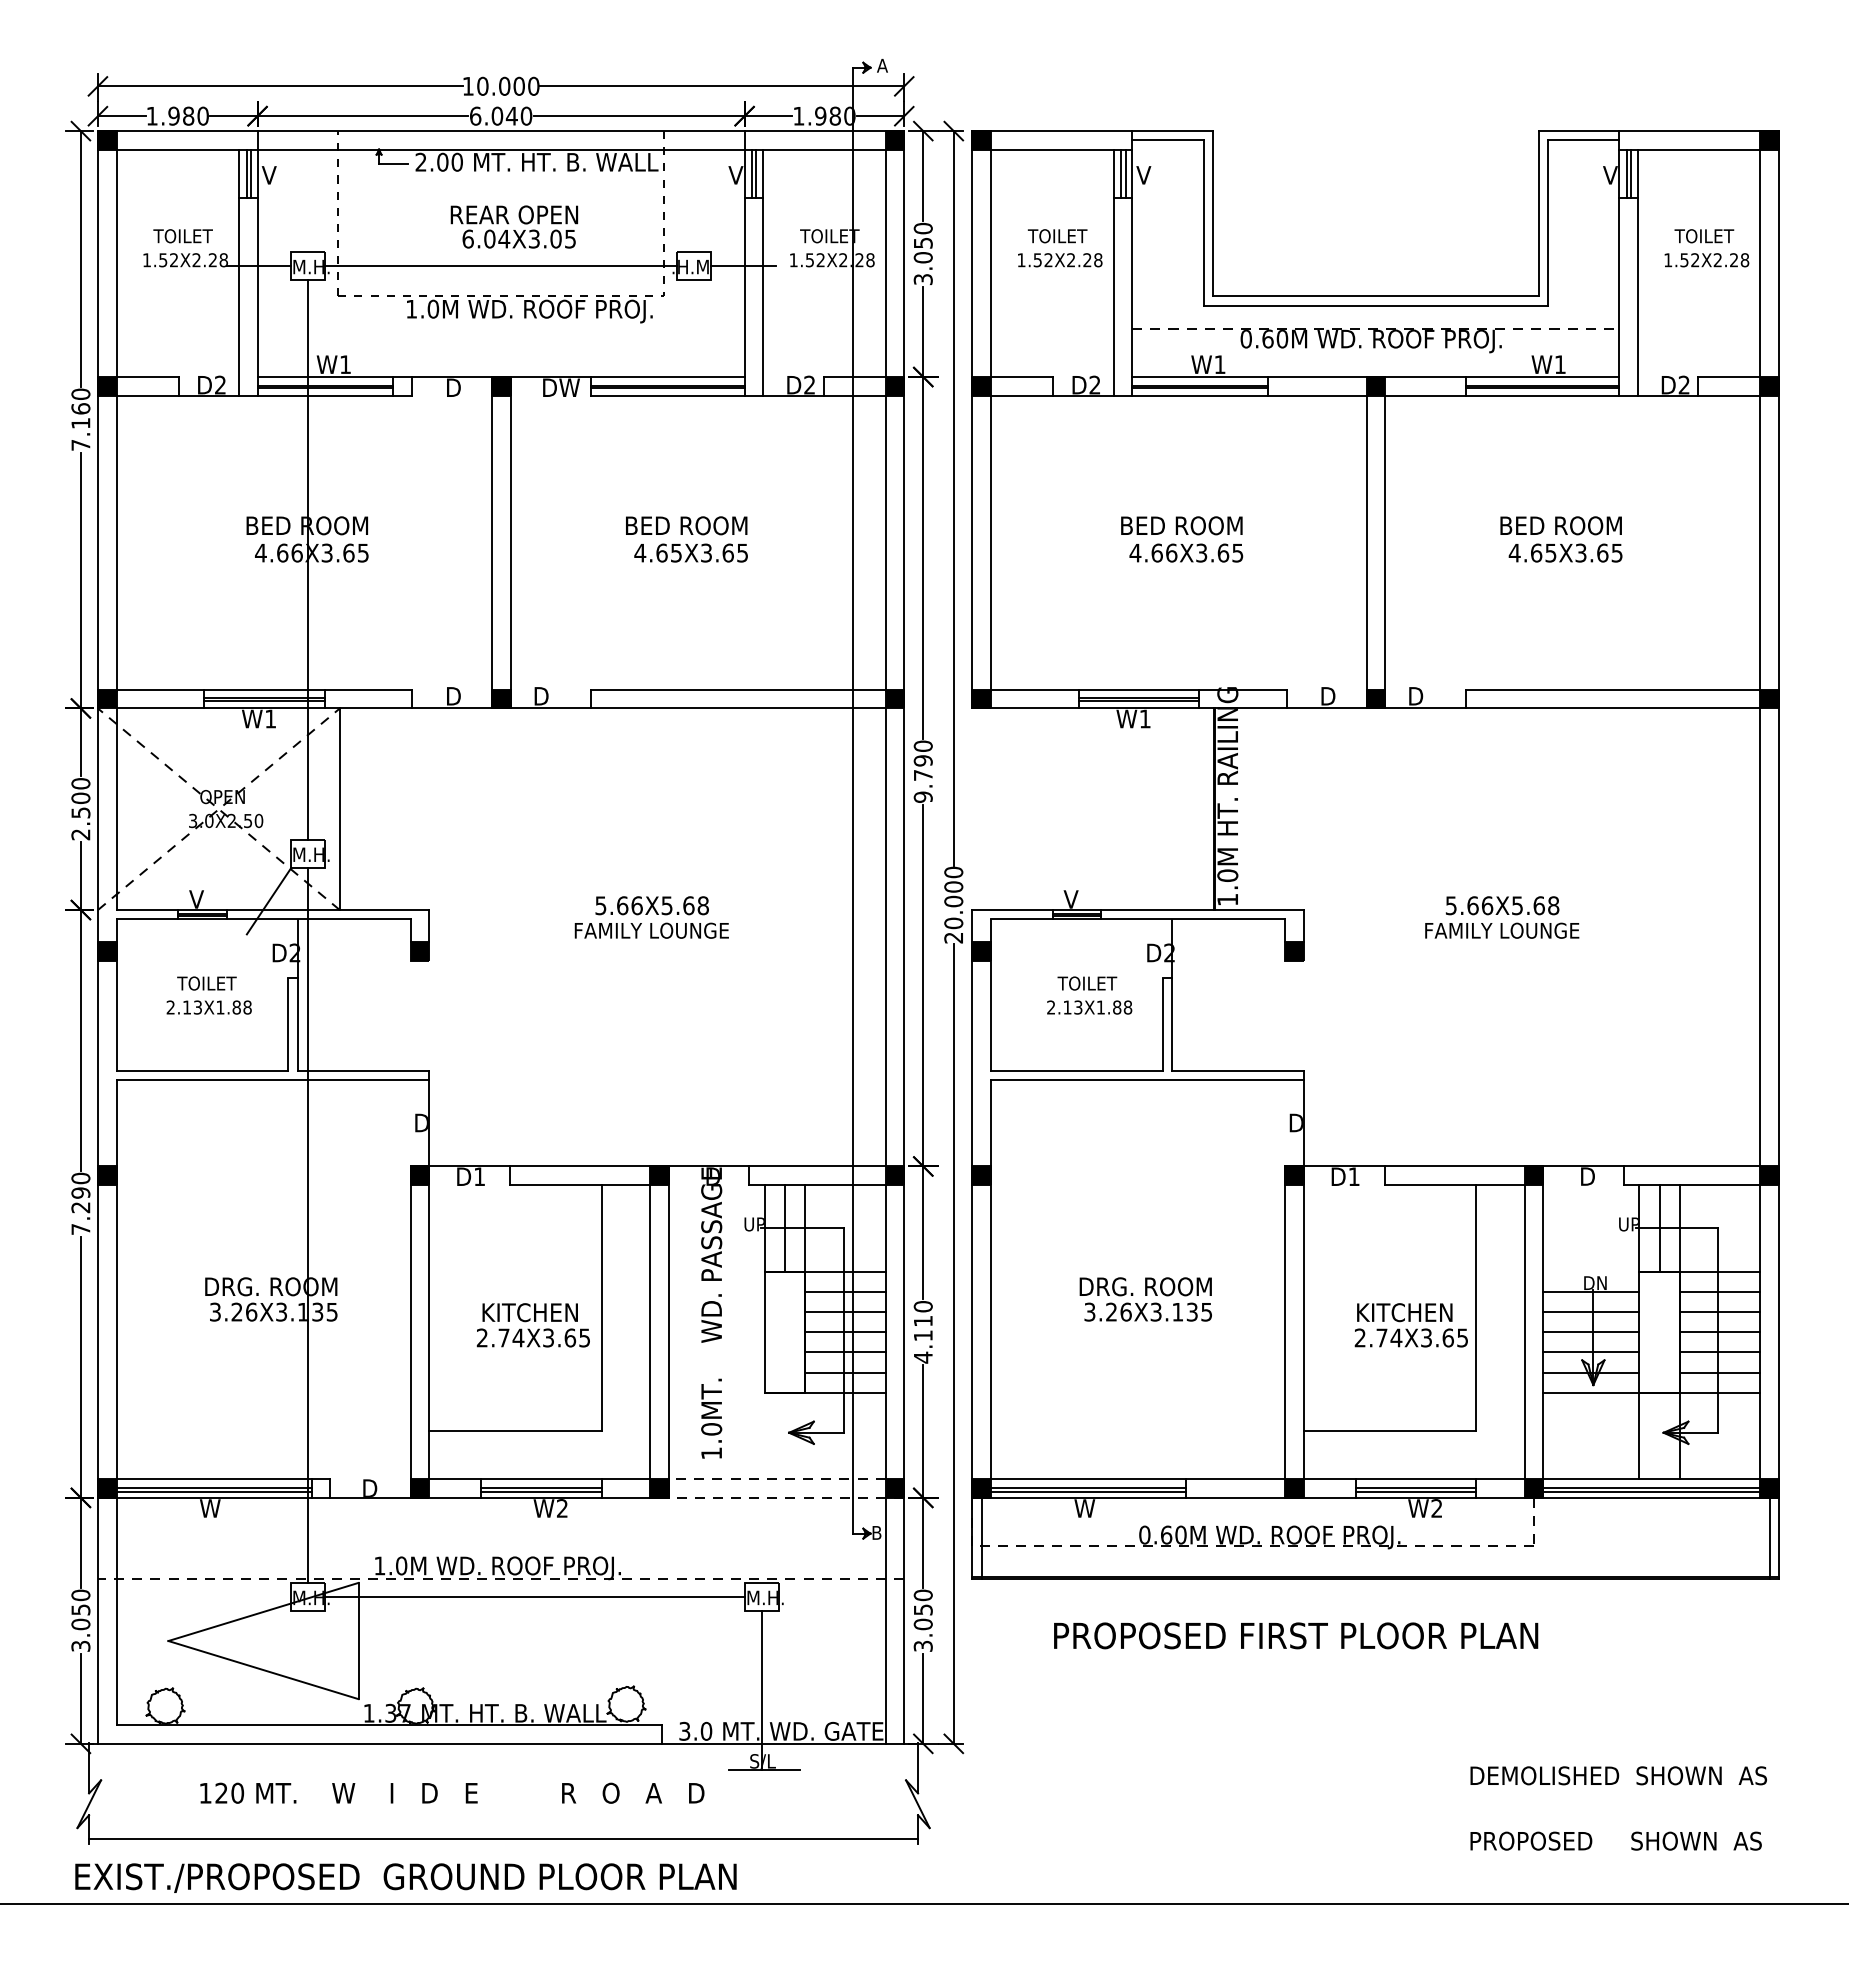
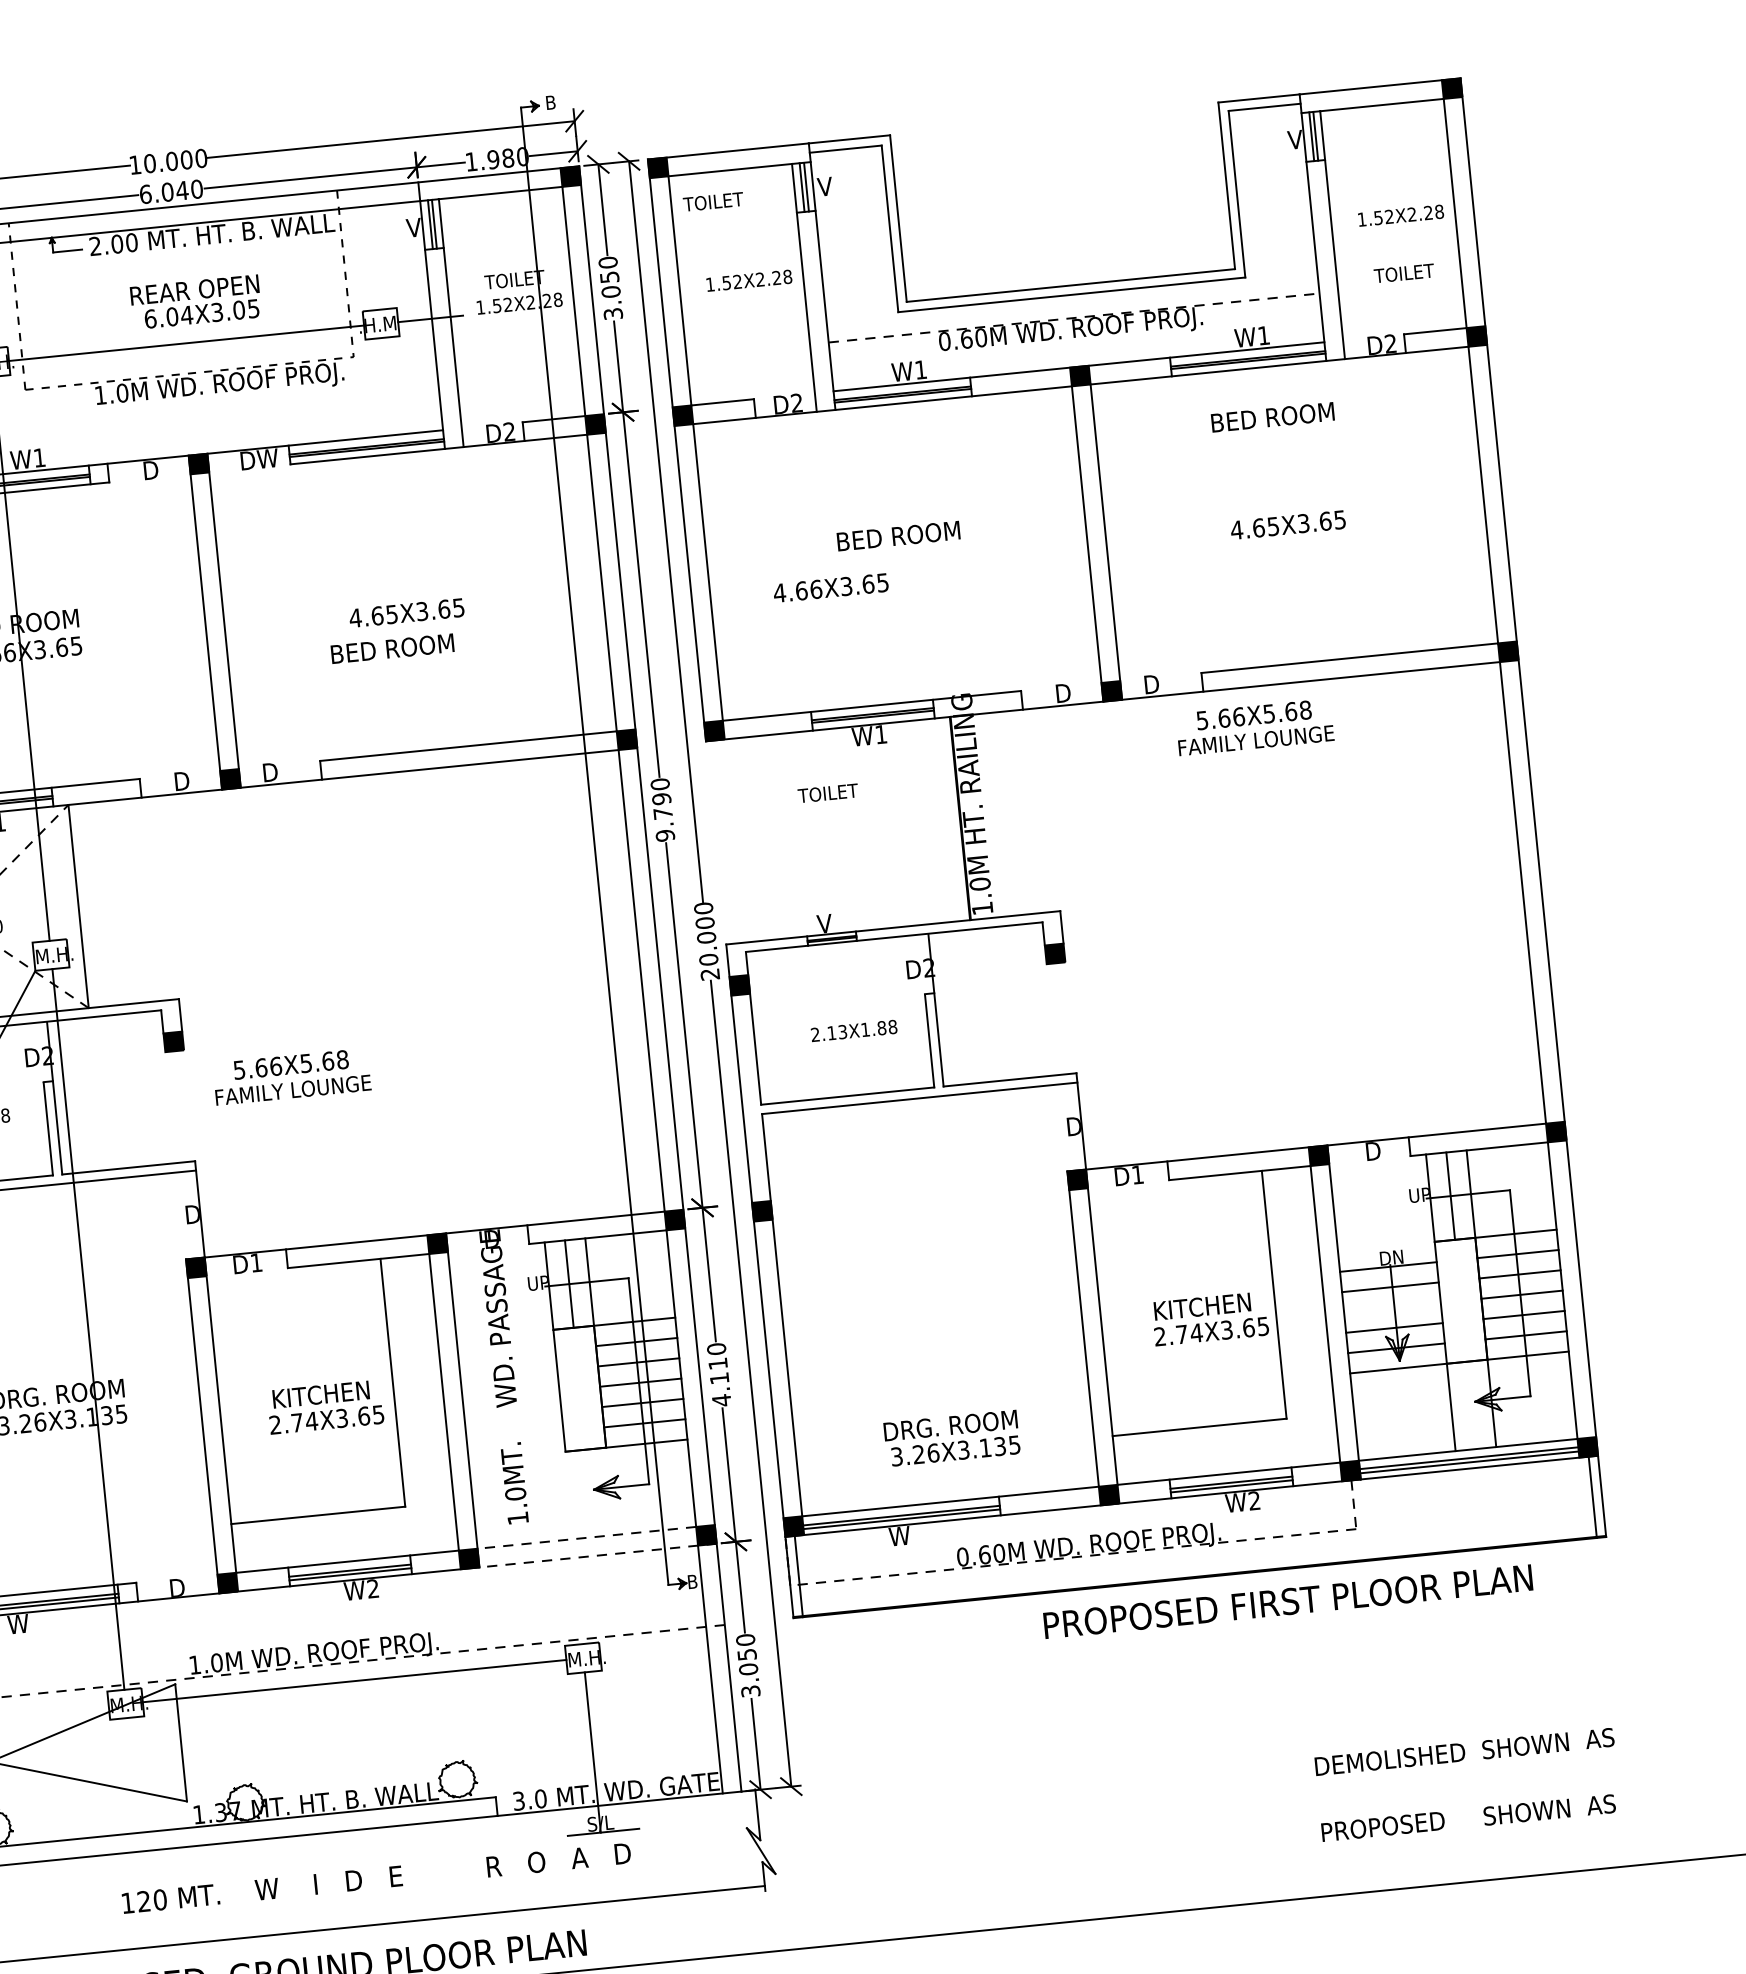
text: (882, 65) -> (550, 102), A -> B
text: (1057, 236) -> (713, 202), moved
text: (1704, 236) -> (1404, 273), moved
text: (686, 525) -> (392, 648), moved
text: (1560, 525) -> (1272, 417), moved
text: (1186, 552) -> (831, 587), moved
text: (651, 917) -> (291, 1076), moved
text: (1502, 917) -> (1255, 727), moved
text: (1087, 983) -> (828, 793), moved
text: (1145, 1299) -> (951, 1438), moved
line: (1591, 1332) -> (1392, 1307), removed
text: (1296, 1635) -> (1288, 1601), moved
text: (452, 1792) -> (376, 1877), moved

